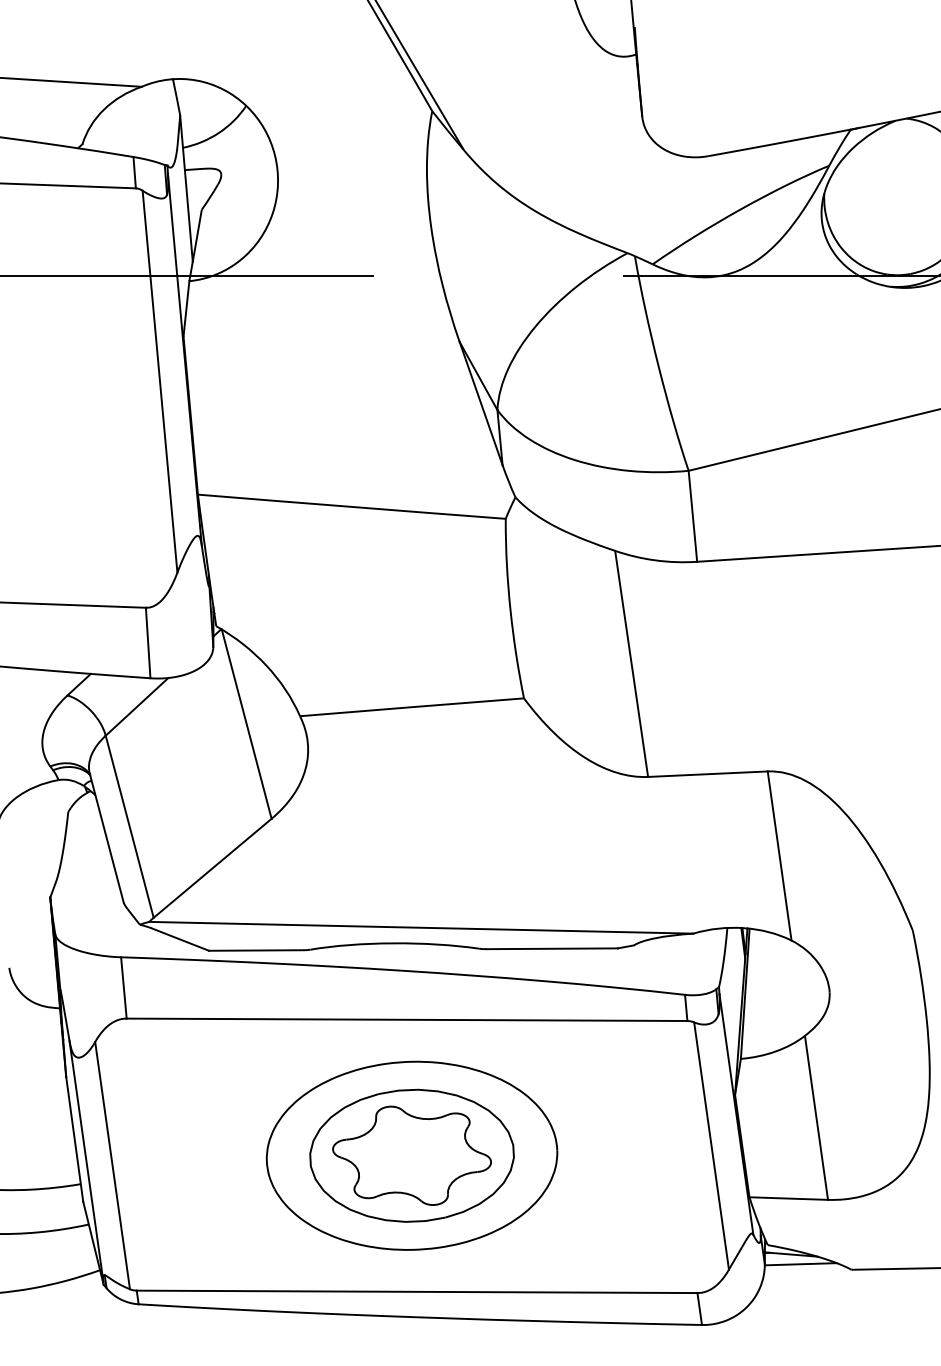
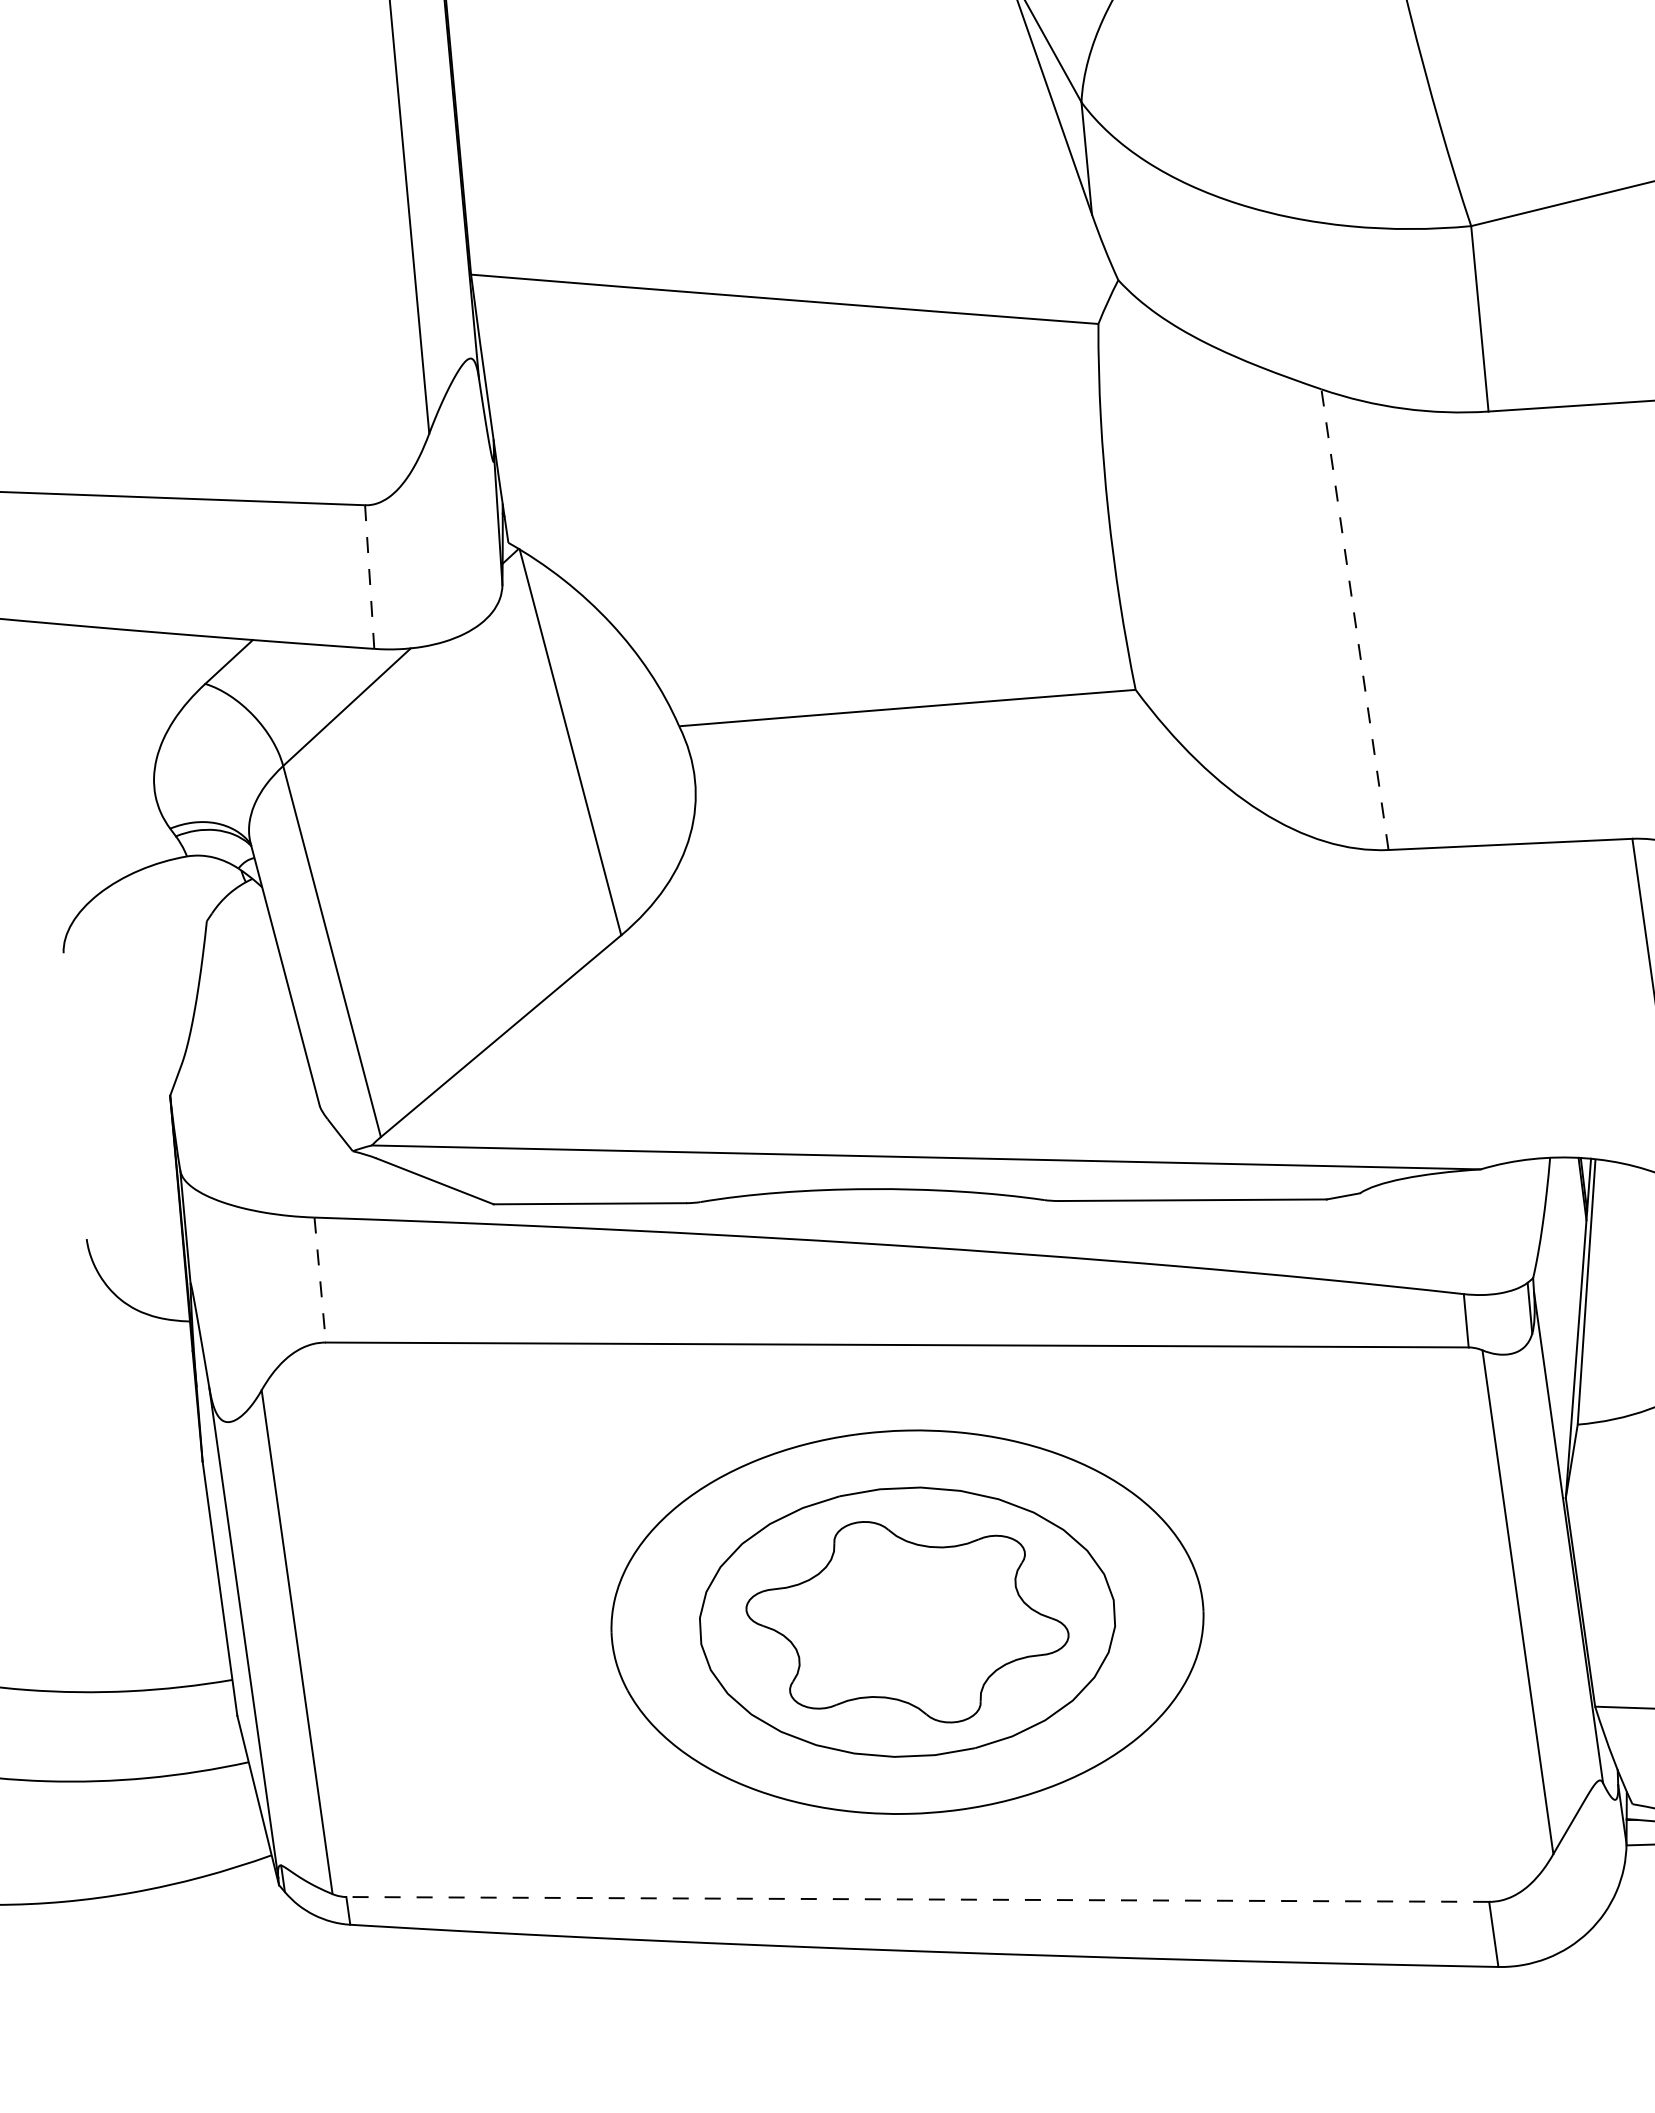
line: (148, 642) -> (370, 575), solid -> dashed
line: (631, 663) -> (1354, 618), solid -> dashed
line: (123, 987) -> (319, 1279), solid -> dashed
line: (416, 1291) -> (916, 1898), solid -> dashed

